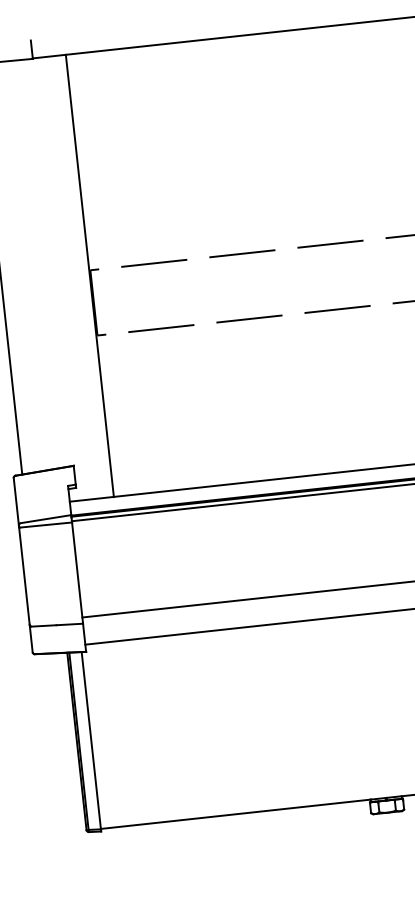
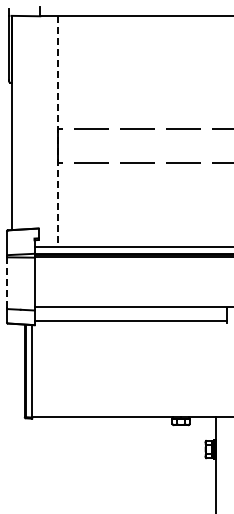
line: (89, 276) -> (57, 131), solid -> dashed
line: (23, 575) -> (6, 282), solid -> dashed

